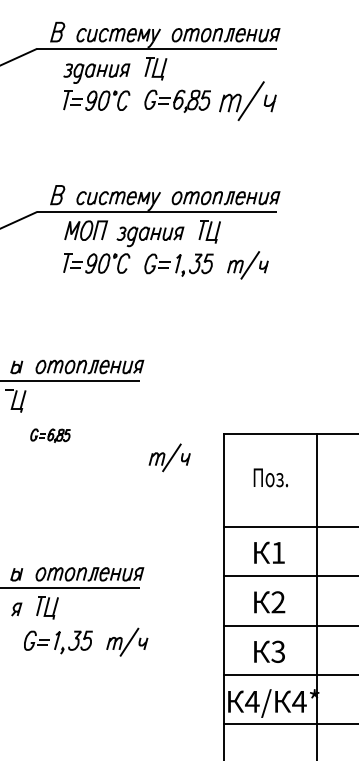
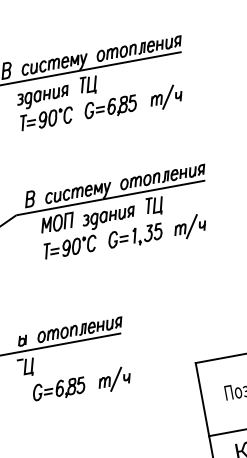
part: (247, 100) -> (165, 97), size x0.71
part: (50, 435) -> (59, 389), size x1.67
part: (169, 457) -> (114, 379), moved

